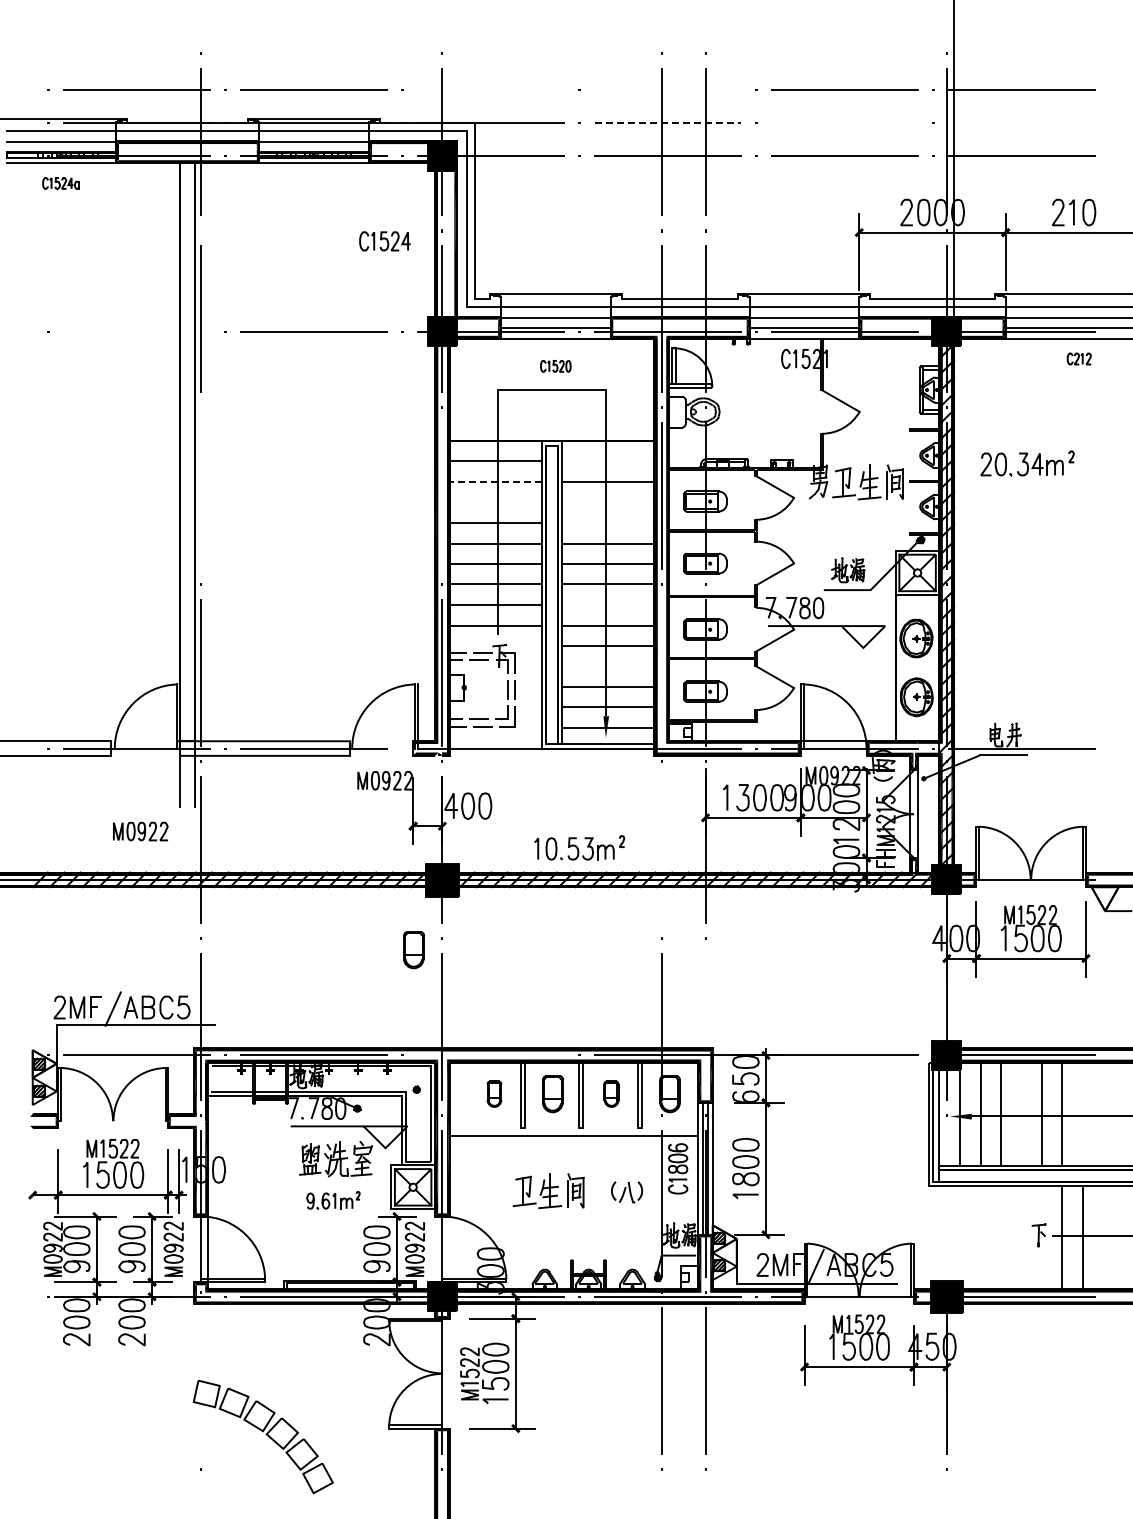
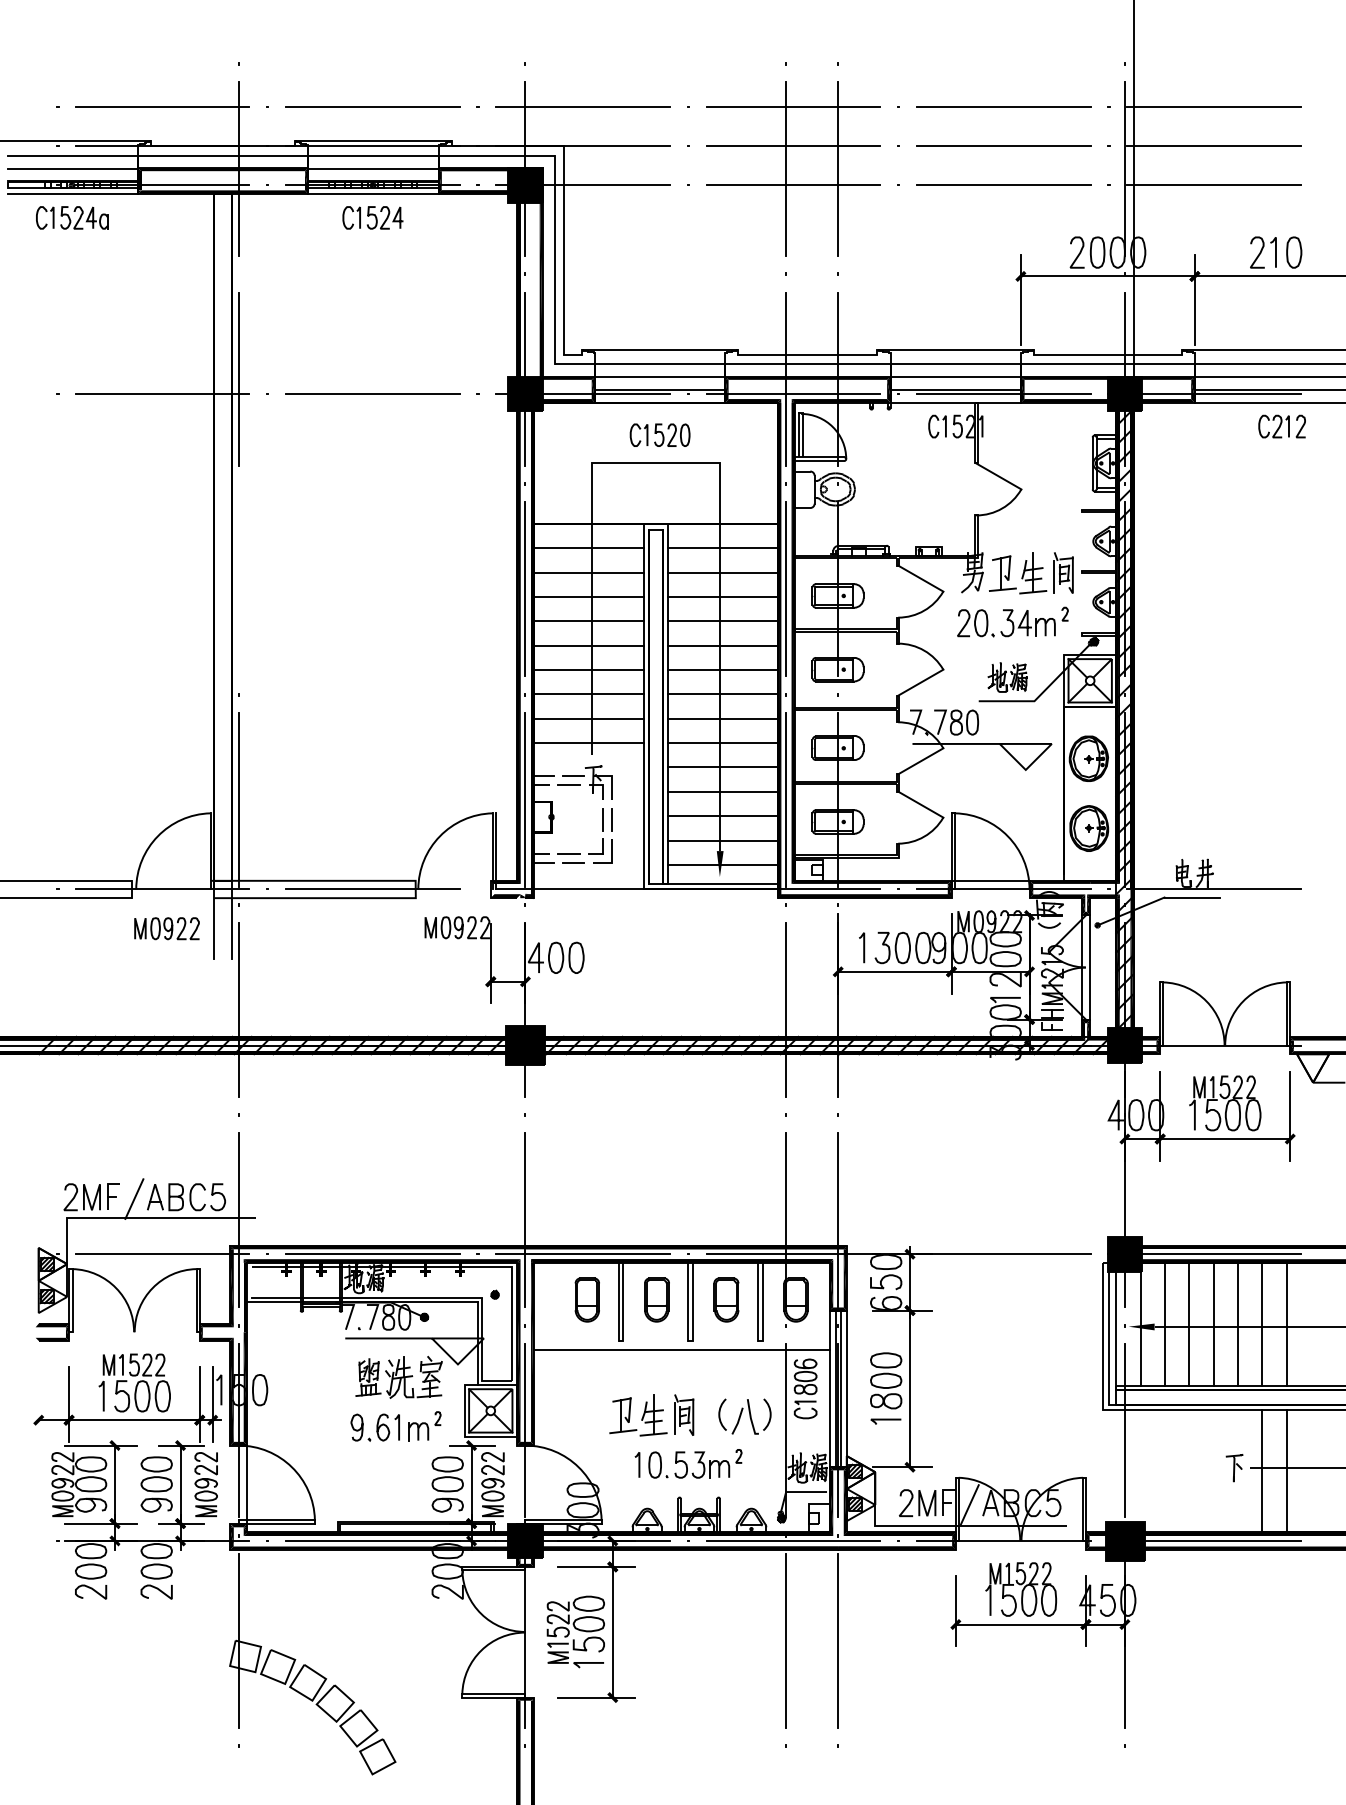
line: (490, 90) -> (582, 107), added
line: (667, 90) -> (793, 107), added
line: (667, 123) -> (793, 146), dashed -> solid
line: (844, 123) -> (1003, 146), added
line: (1021, 123) -> (1213, 146), added
part: (60, 183) -> (71, 218), size x1.67
part: (384, 241) -> (372, 218), moved
line: (136, 331) -> (162, 393), added
part: (1079, 358) -> (1282, 425), size x1.67
part: (555, 366) -> (659, 435), size x1.67
line: (608, 461) -> (722, 548), added
part: (1027, 463) -> (1012, 622), moved
line: (495, 482) -> (588, 573), dashed -> solid
line: (442, 495) -> (525, 588), added
line: (495, 502) -> (588, 597), added
line: (608, 502) -> (722, 597), added
line: (608, 522) -> (722, 620), added
line: (608, 605) -> (722, 719), added
line: (608, 666) -> (722, 791), added
line: (661, 673) -> (785, 800), added
part: (140, 831) -> (166, 928), moved
part: (579, 847) -> (688, 1463), moved
line: (661, 849) -> (785, 1009), added
part: (414, 950) -> (492, 1129), removed
line: (705, 1026) -> (838, 1219), added
line: (490, 1055) -> (582, 1254), added
part: (494, 1094) -> (587, 1300), size x1.43
part: (611, 1094) -> (726, 1300), size x1.43
line: (1021, 1113) -> (1213, 1323), added
line: (1082, 1113) -> (1286, 1323), added
part: (626, 1192) -> (744, 1417), size x1.43
part: (333, 1200) -> (396, 1426), size x1.43
line: (946, 1203) -> (1124, 1430), added
line: (201, 1380) -> (239, 1640), added

